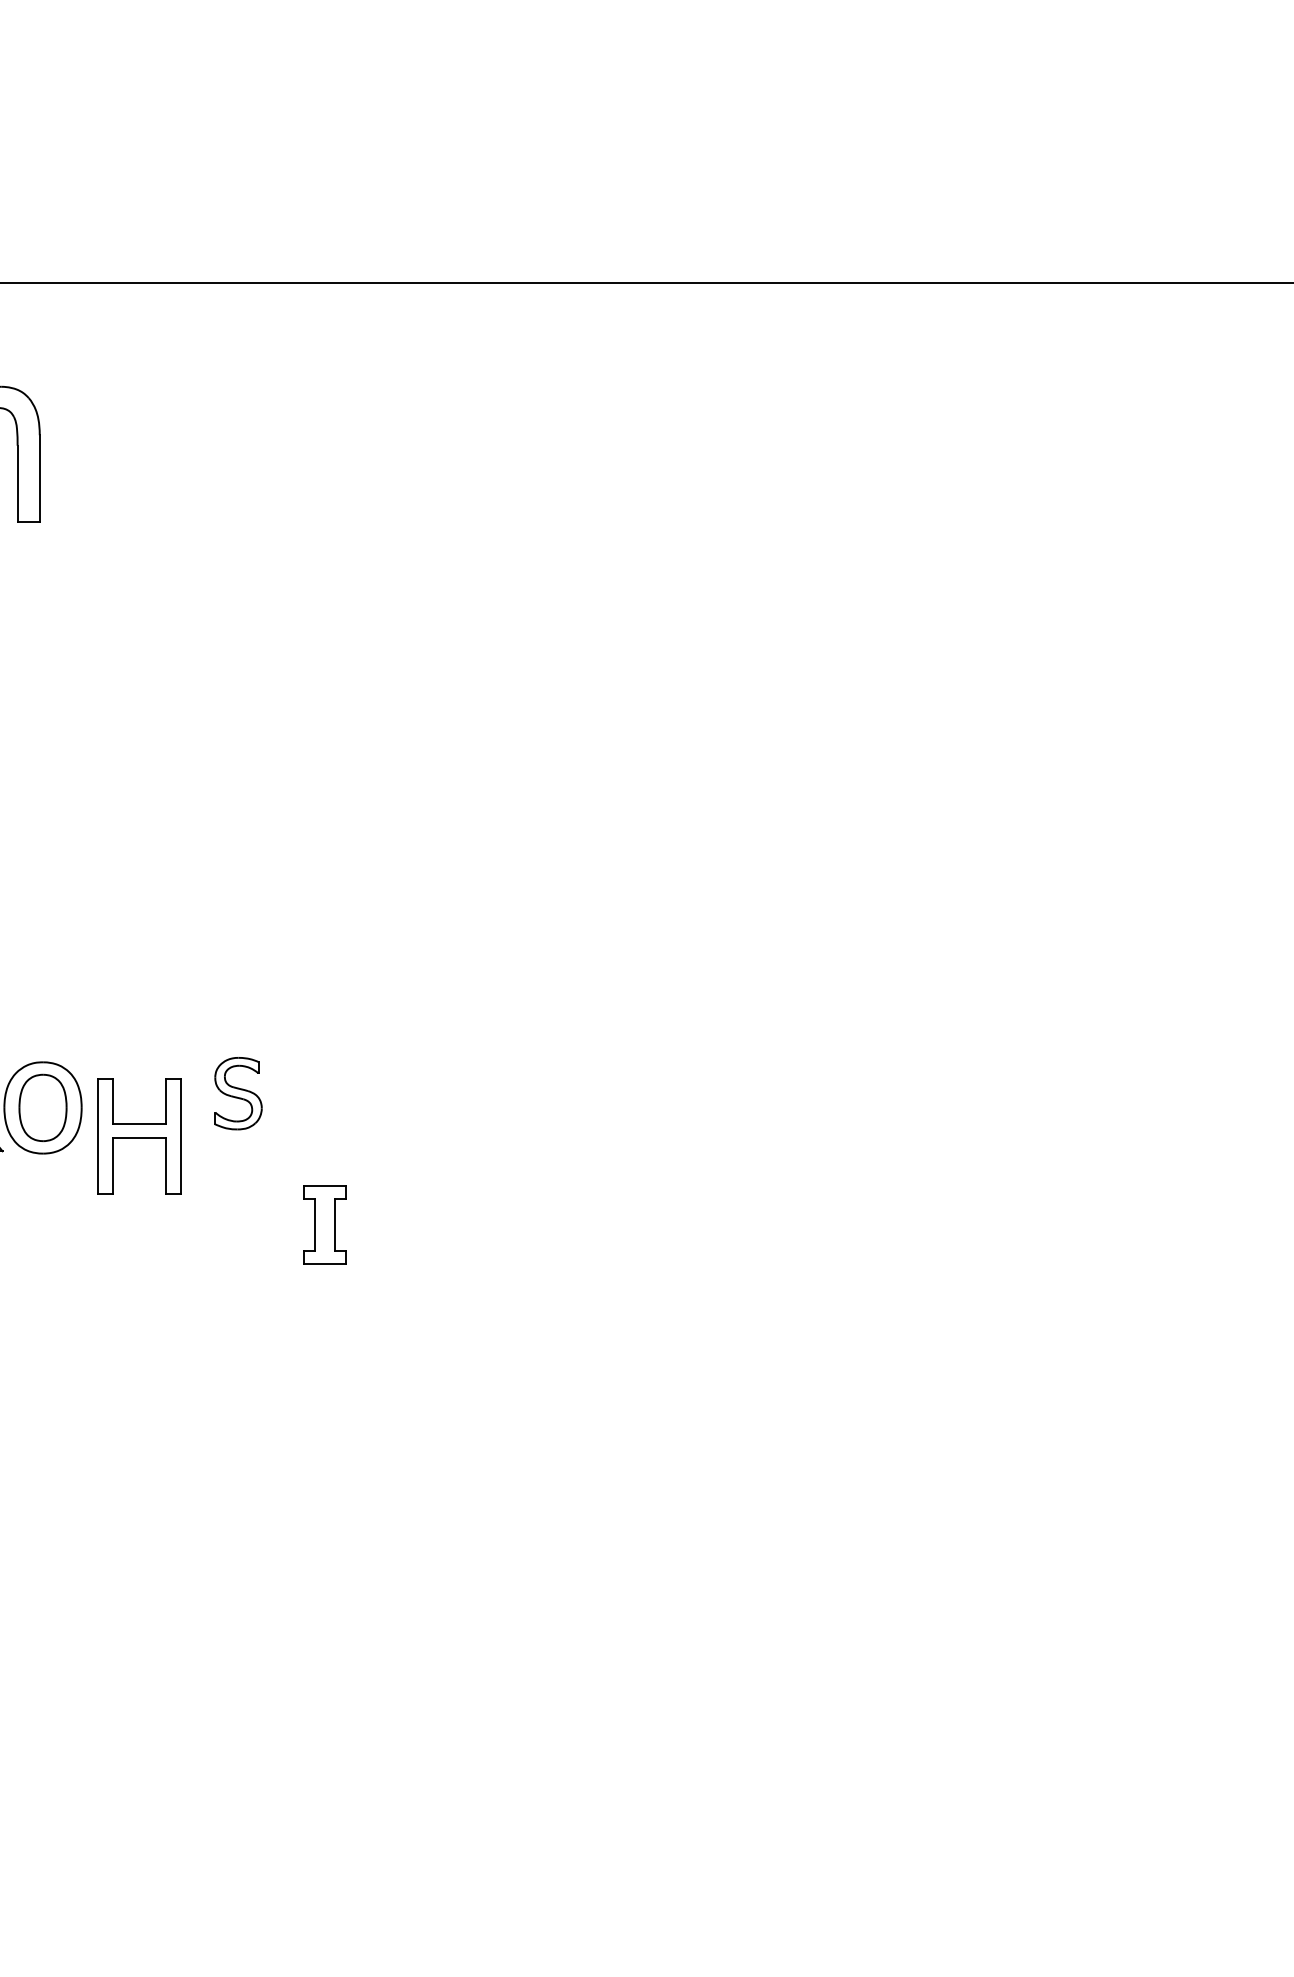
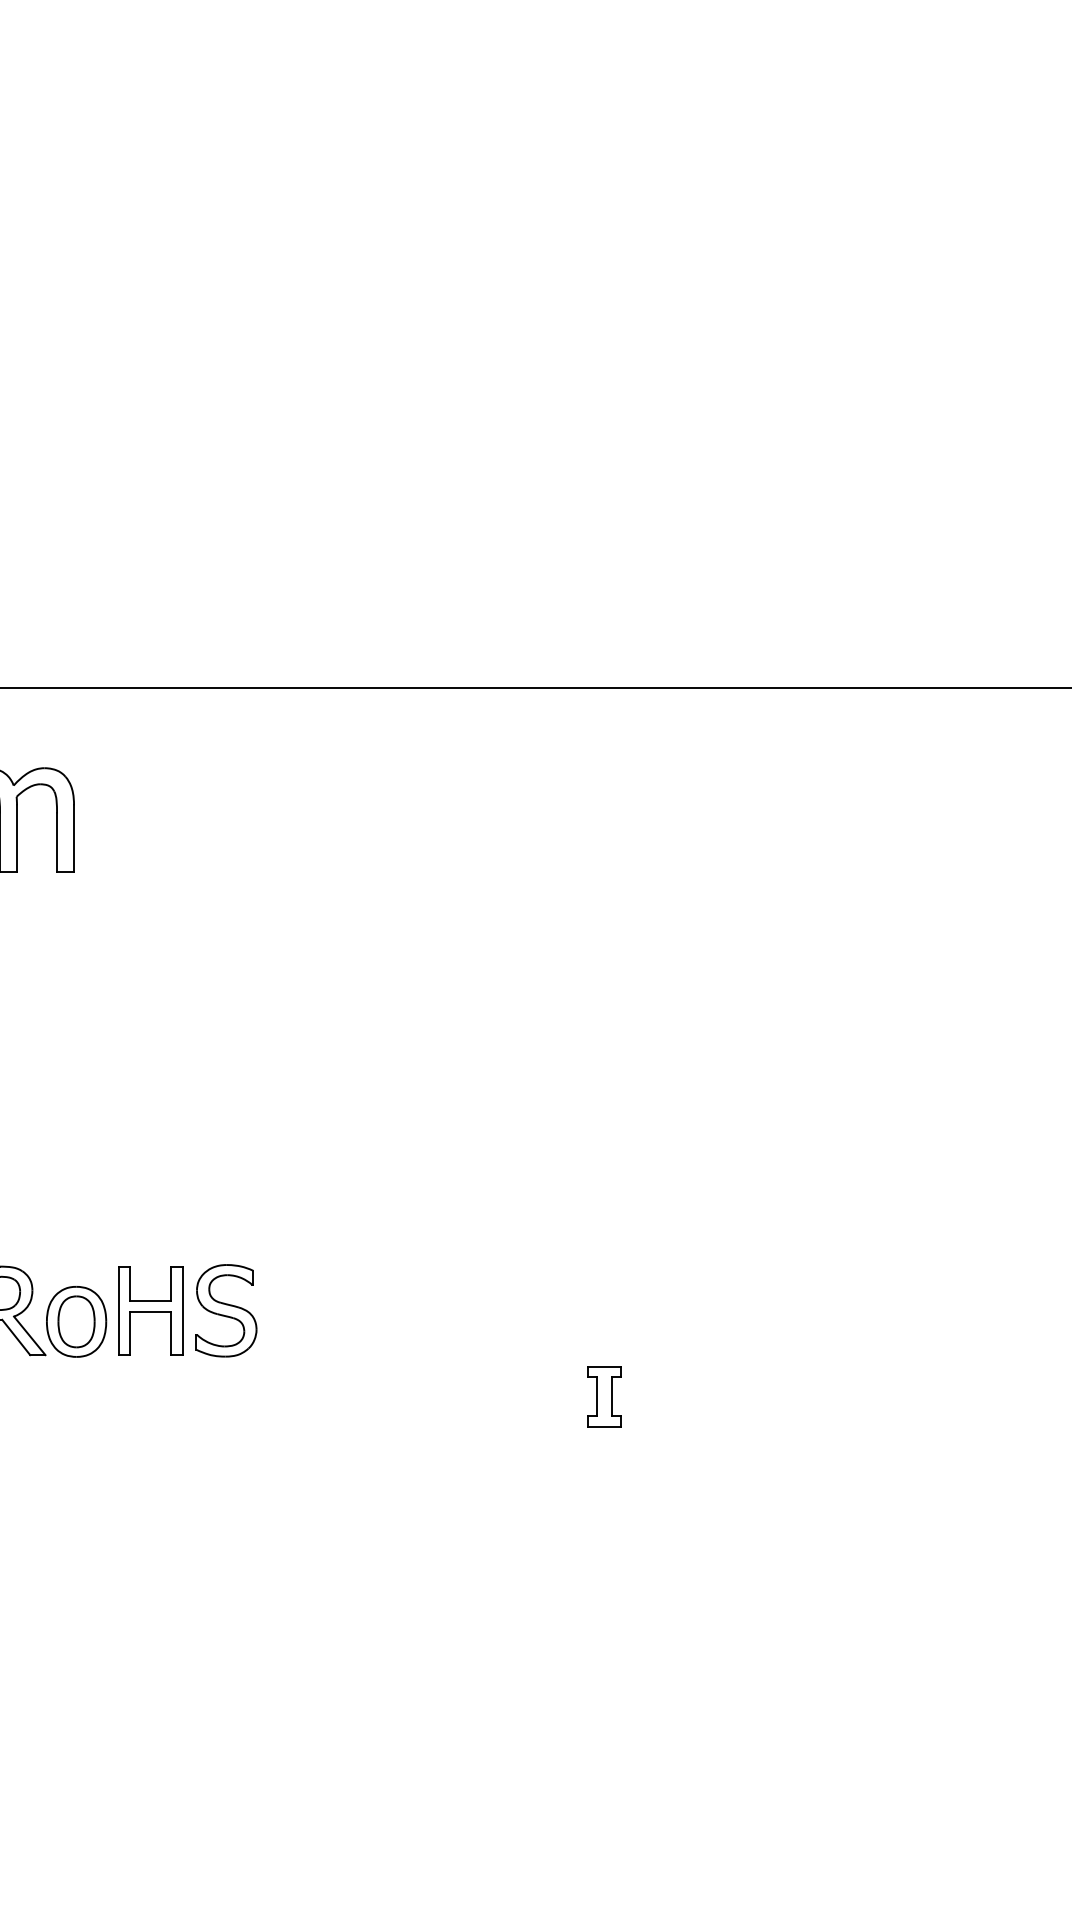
part: (238, 1093) -> (226, 1310), size x1.67
part: (139, 1136) -> (150, 1310), moved
part: (325, 1224) -> (604, 1396), moved

